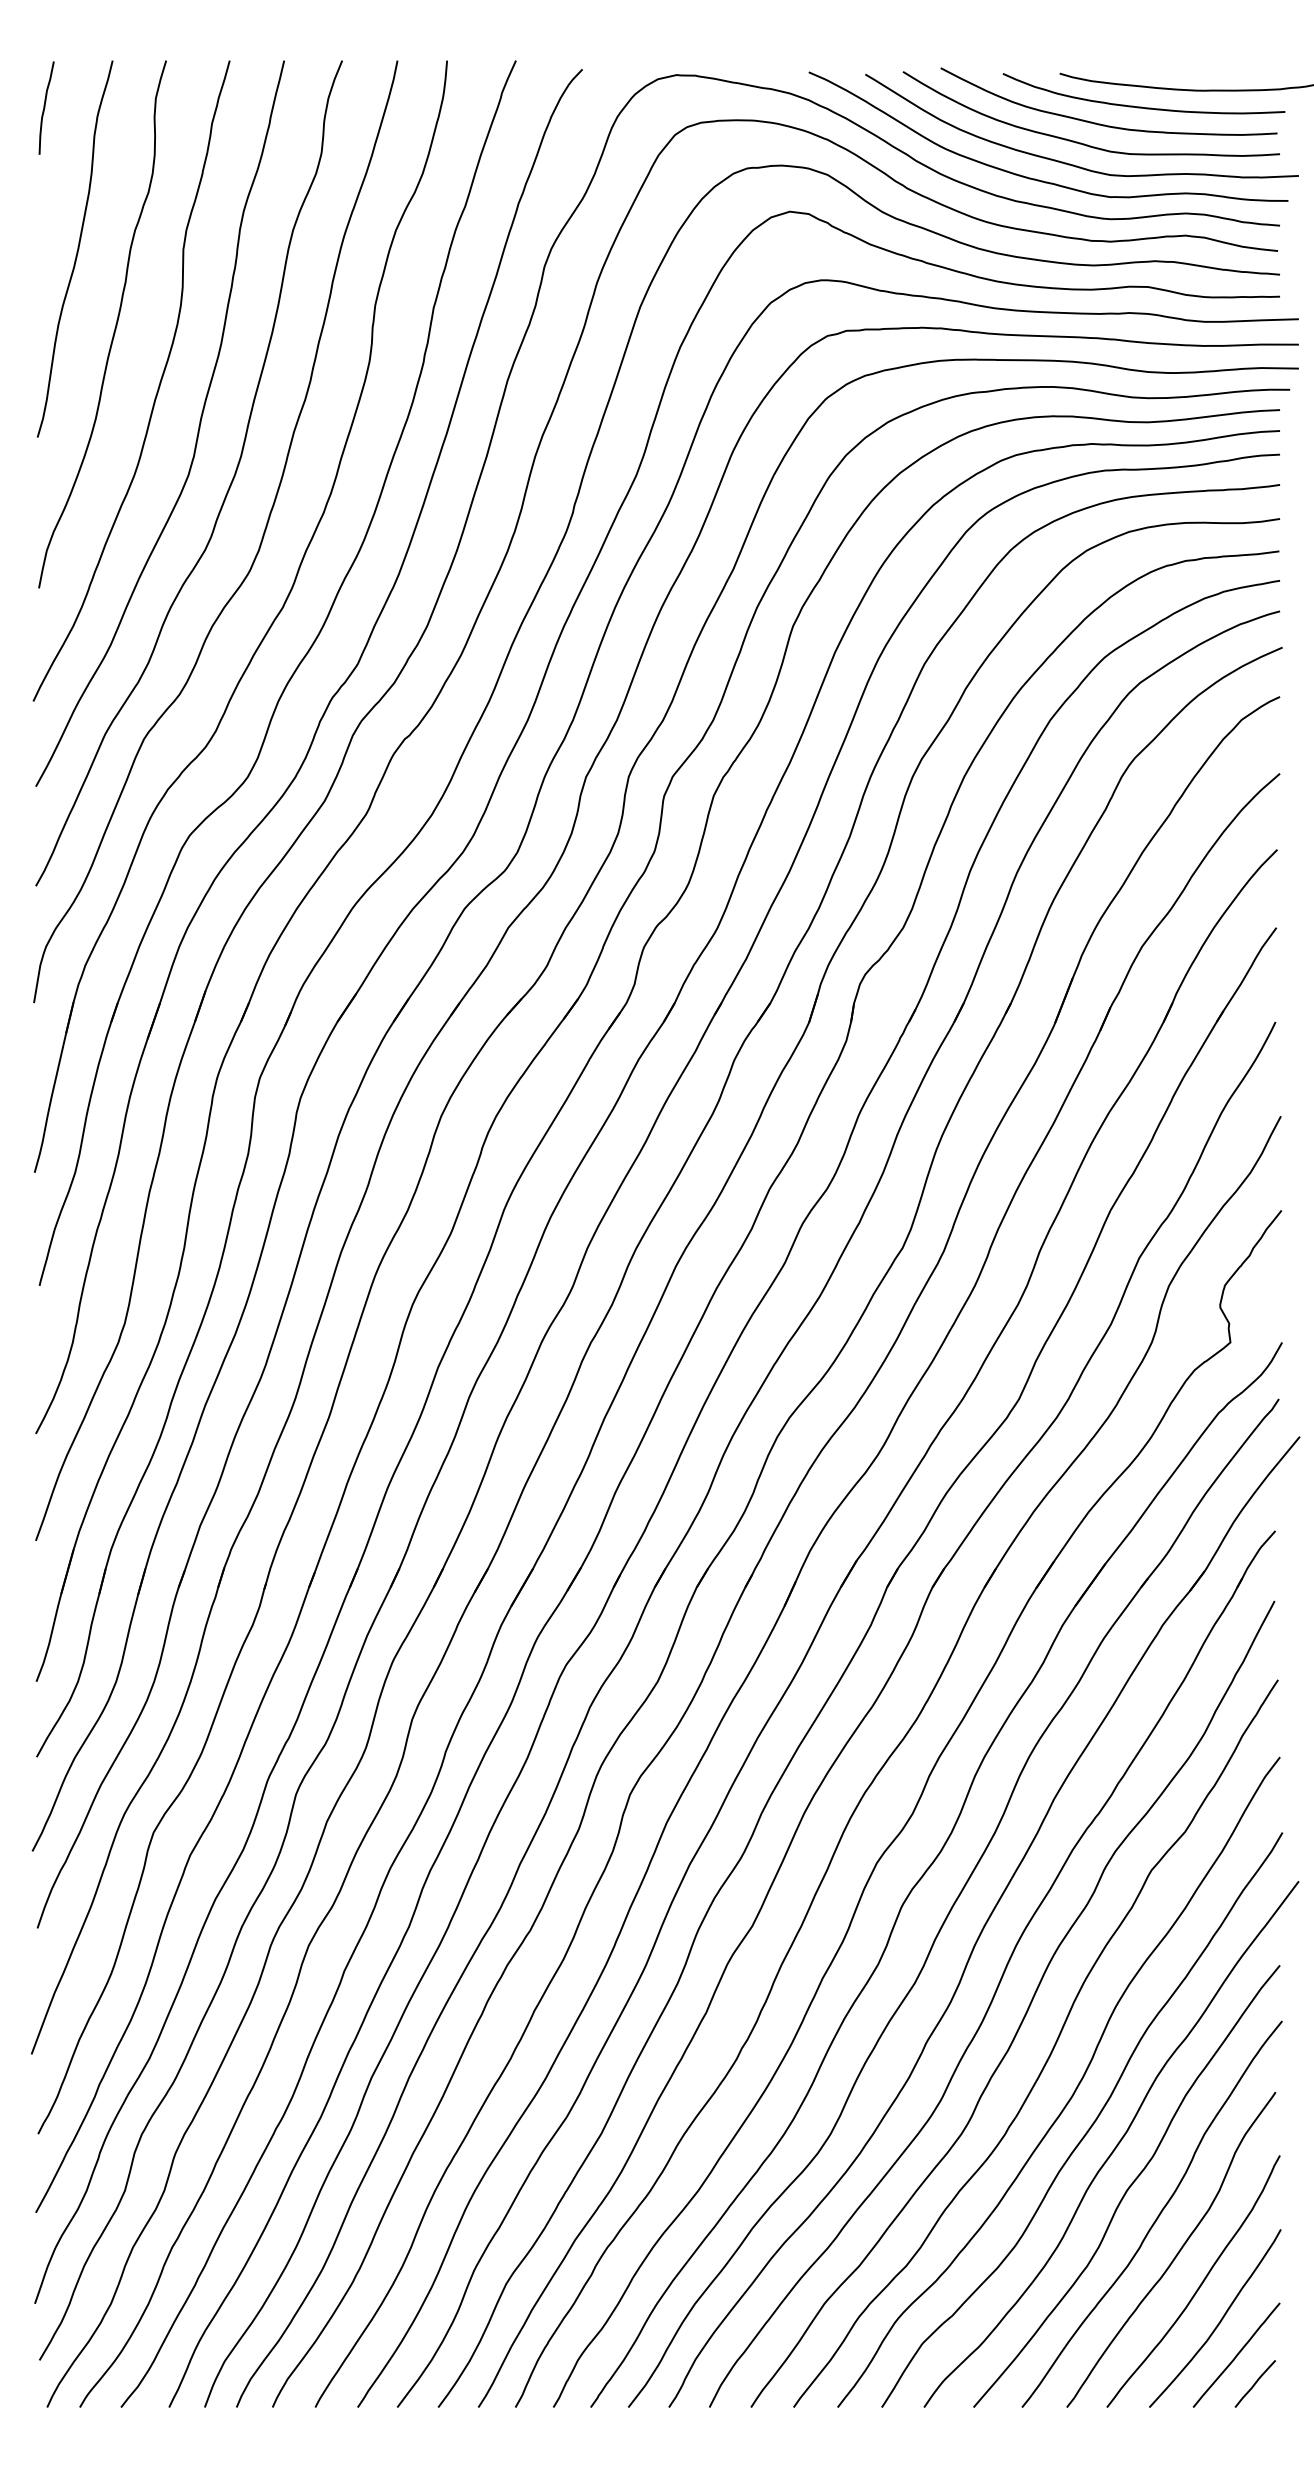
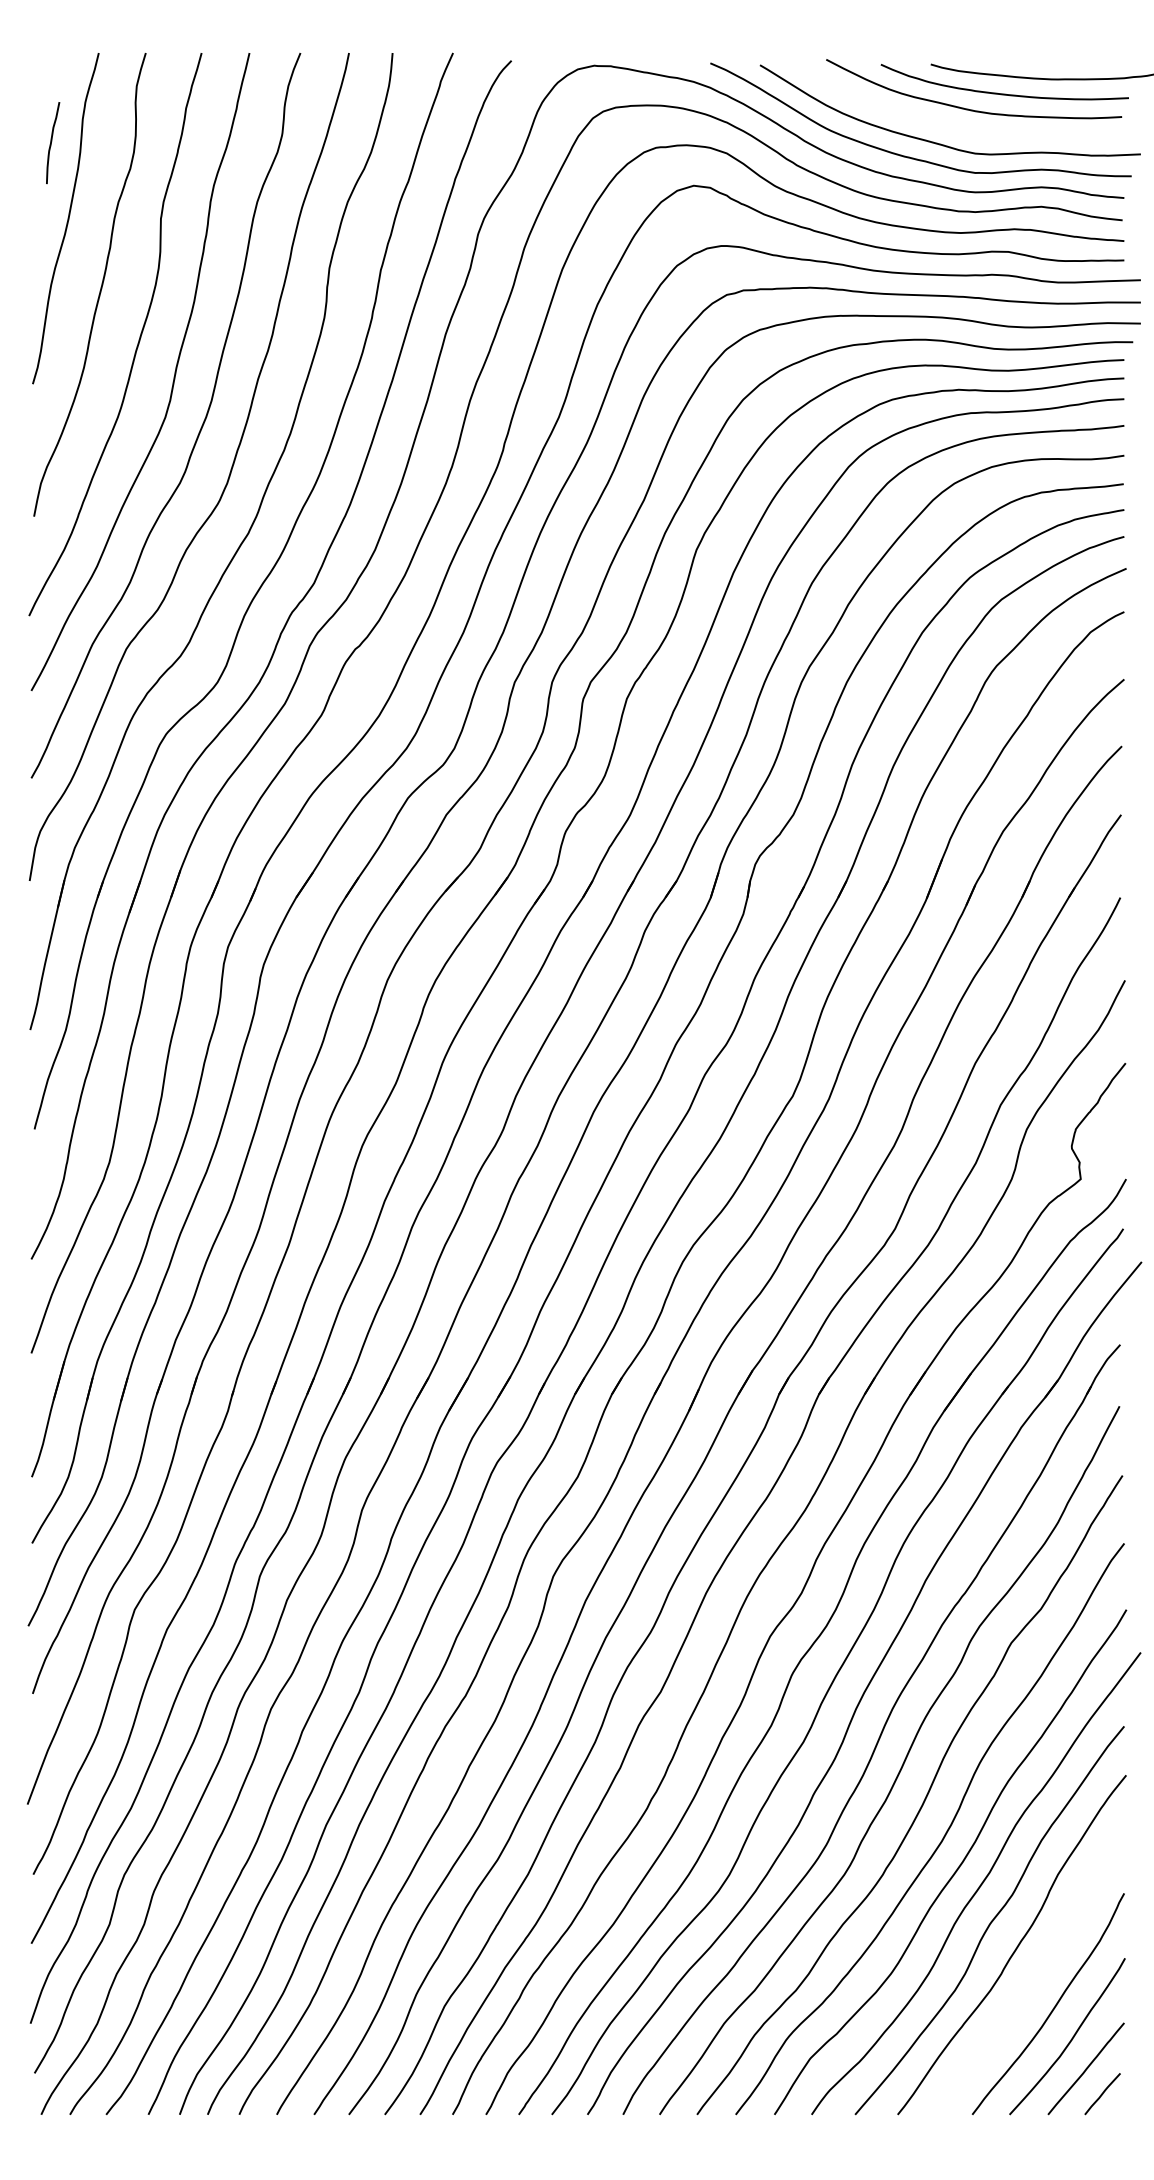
curve: (45, 107) -> (52, 142), moved
curve: (1081, 142) -> (949, 124), removed
curve: (1177, 2252) -> (1034, 1978), removed

